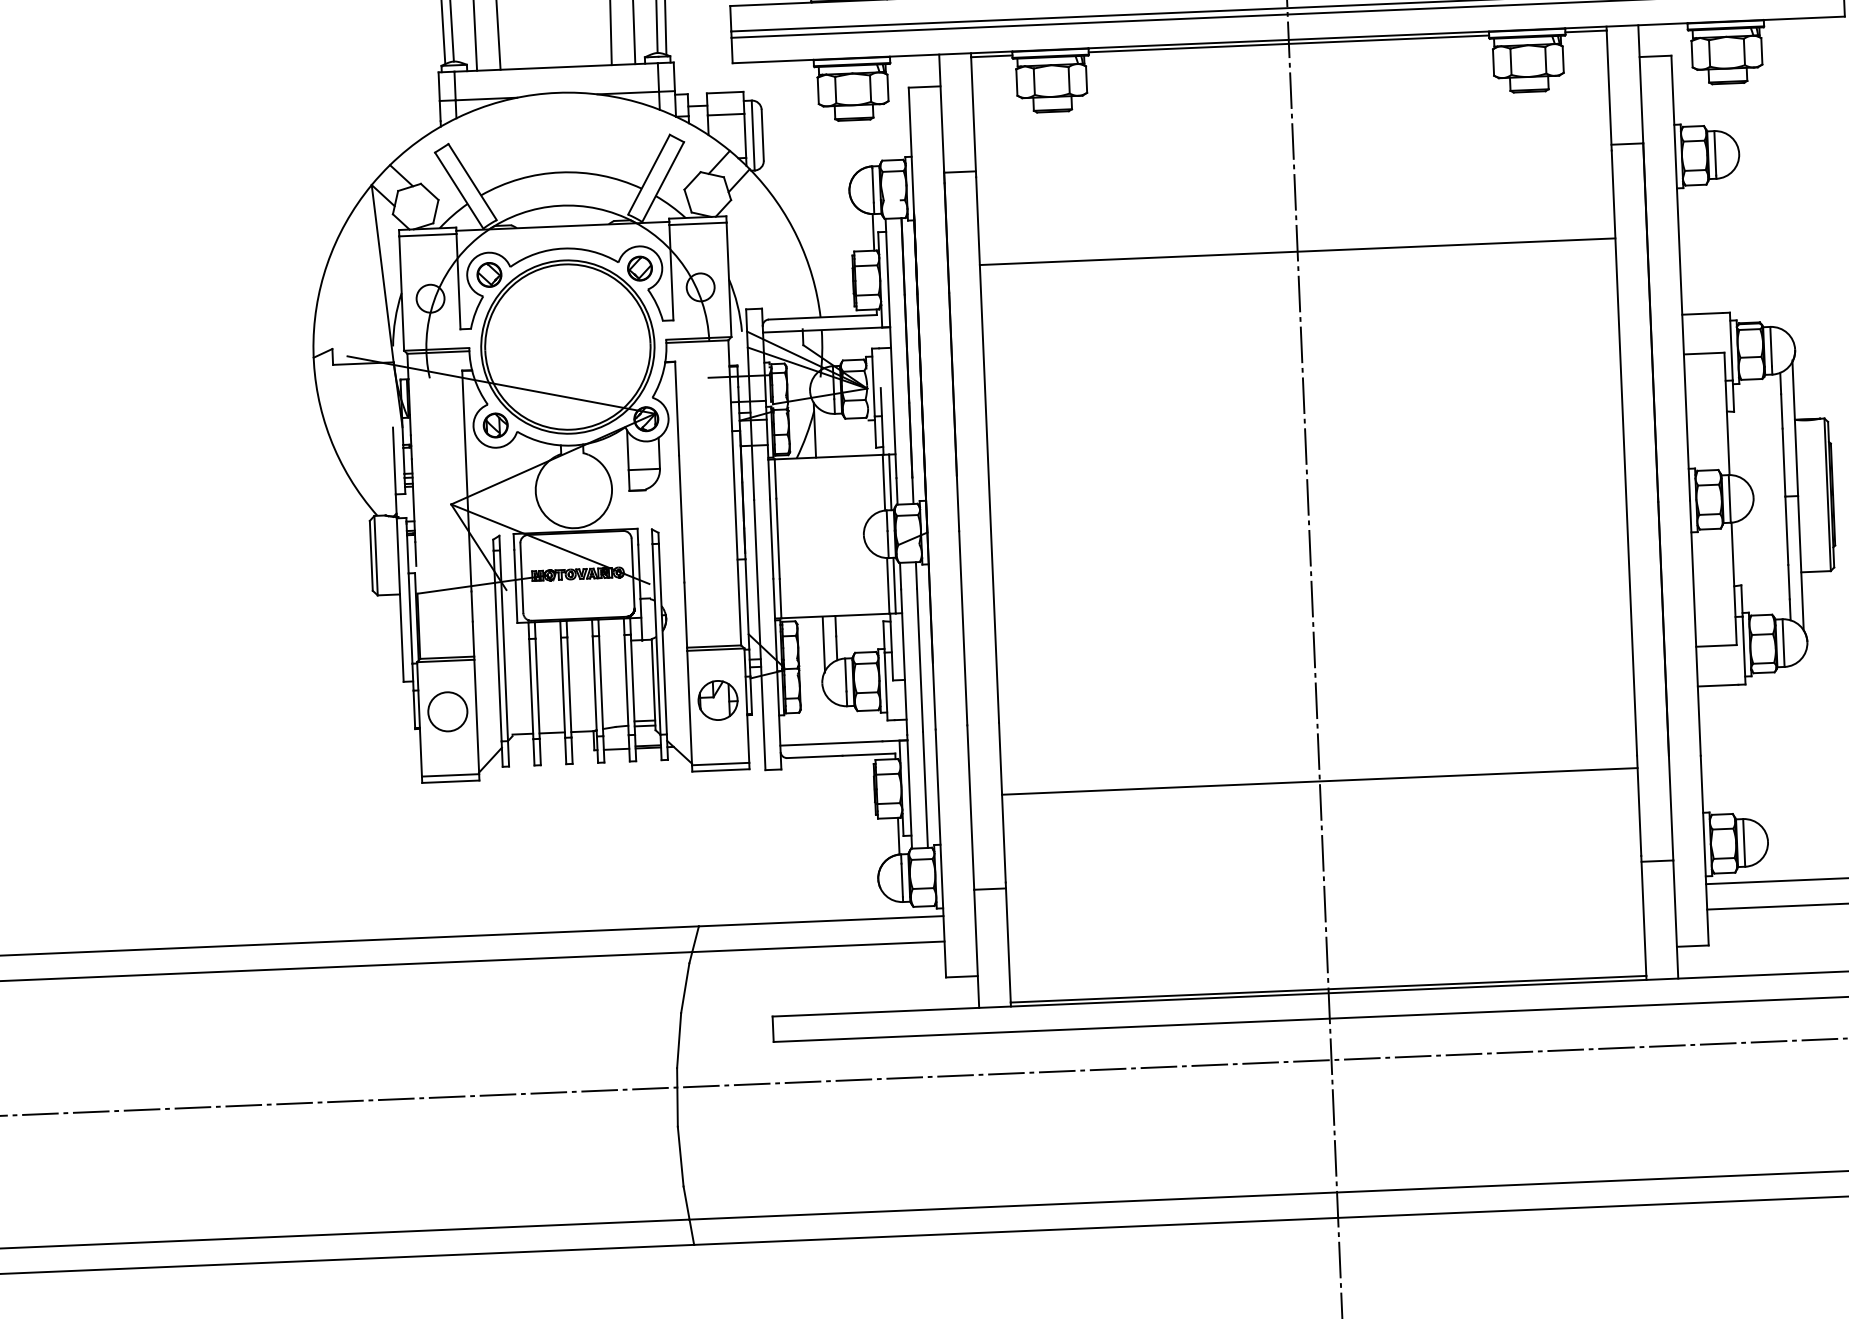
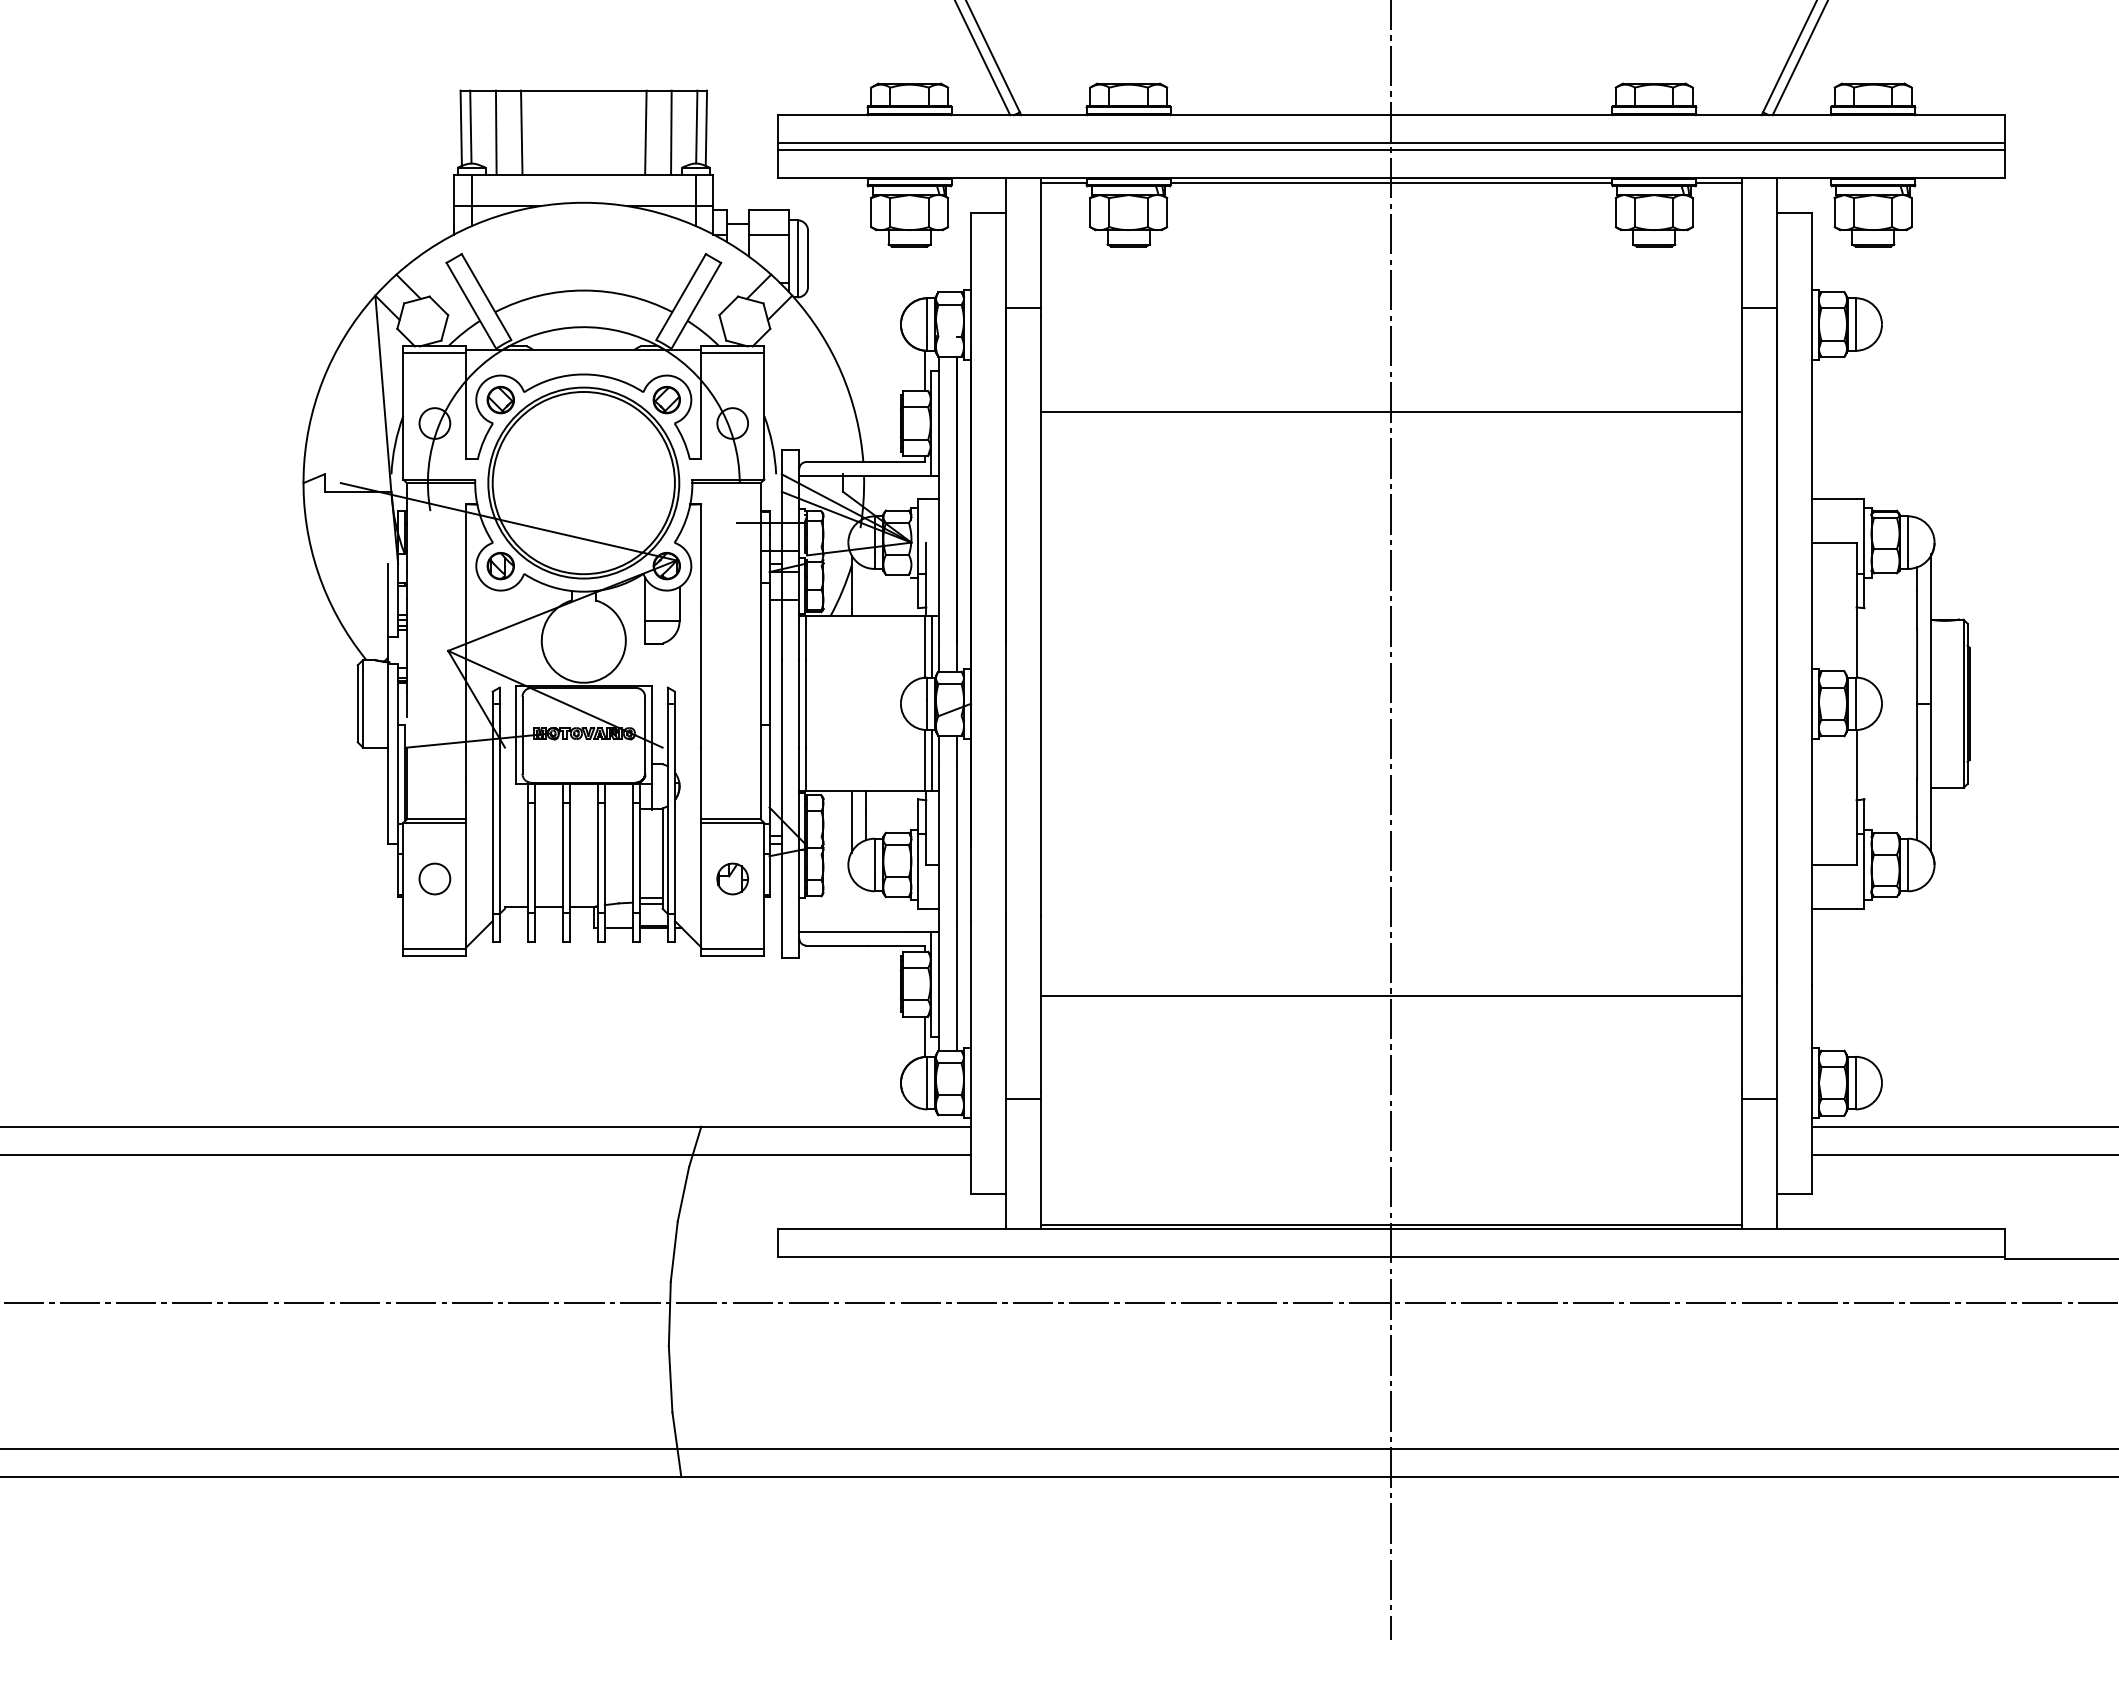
part: (717, 700) -> (732, 878), size x0.71
circle: (447, 711) -> (434, 878), size x0.71

